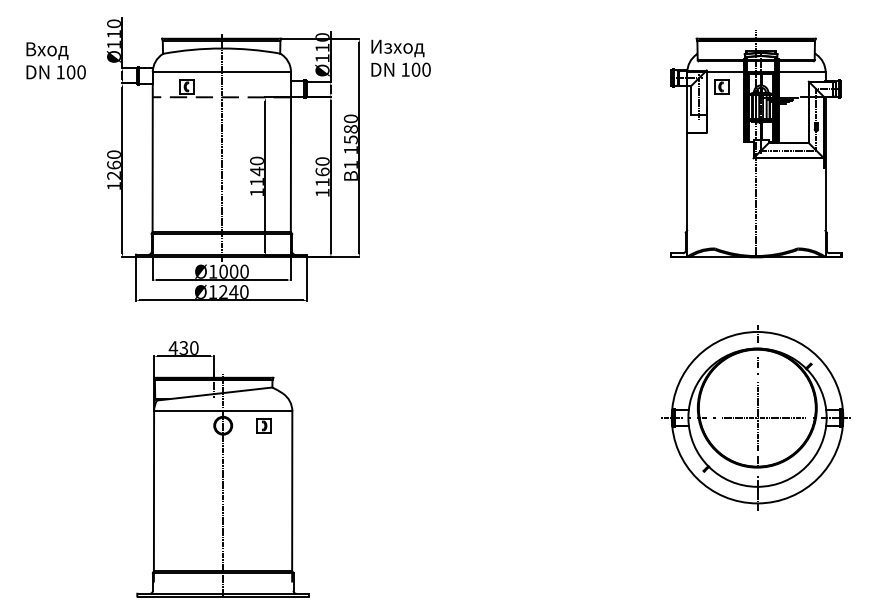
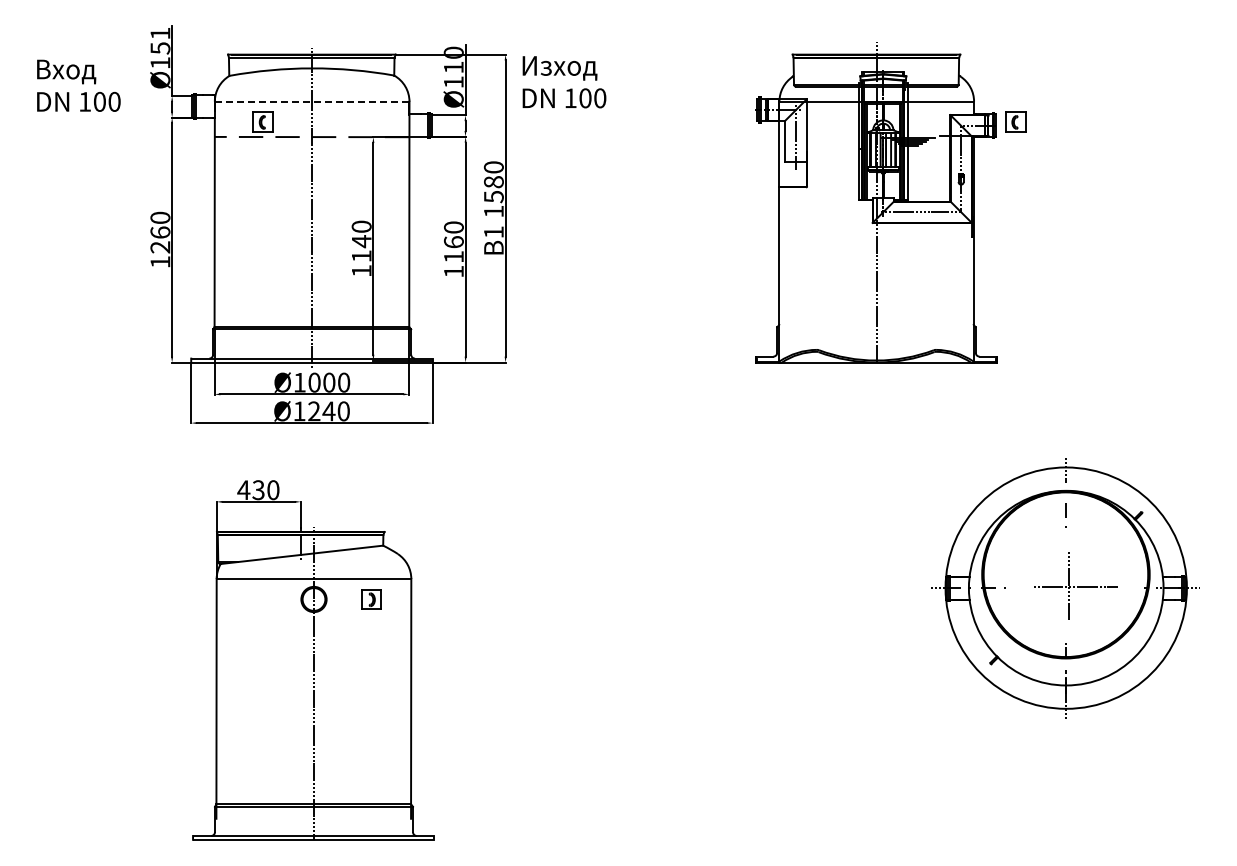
text: (114, 28) -> (160, 40), Ø110 -> Ø151
line: (222, 72) -> (312, 101), solid -> dashed
part: (756, 143) -> (876, 202), moved
part: (764, 415) -> (1075, 585), size x0.7

